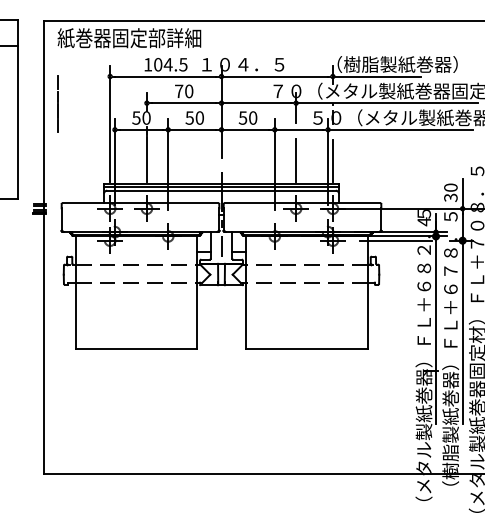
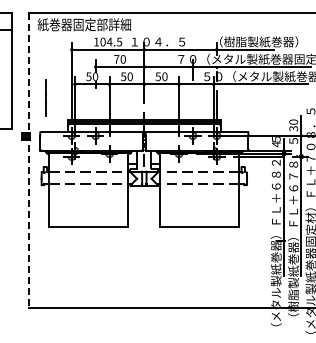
line: (57, 103) -> (45, 97), moved
line: (146, 159) -> (95, 103), removed
line: (295, 160) -> (192, 104), removed
line: (43, 248) -> (28, 161), solid -> dashed

